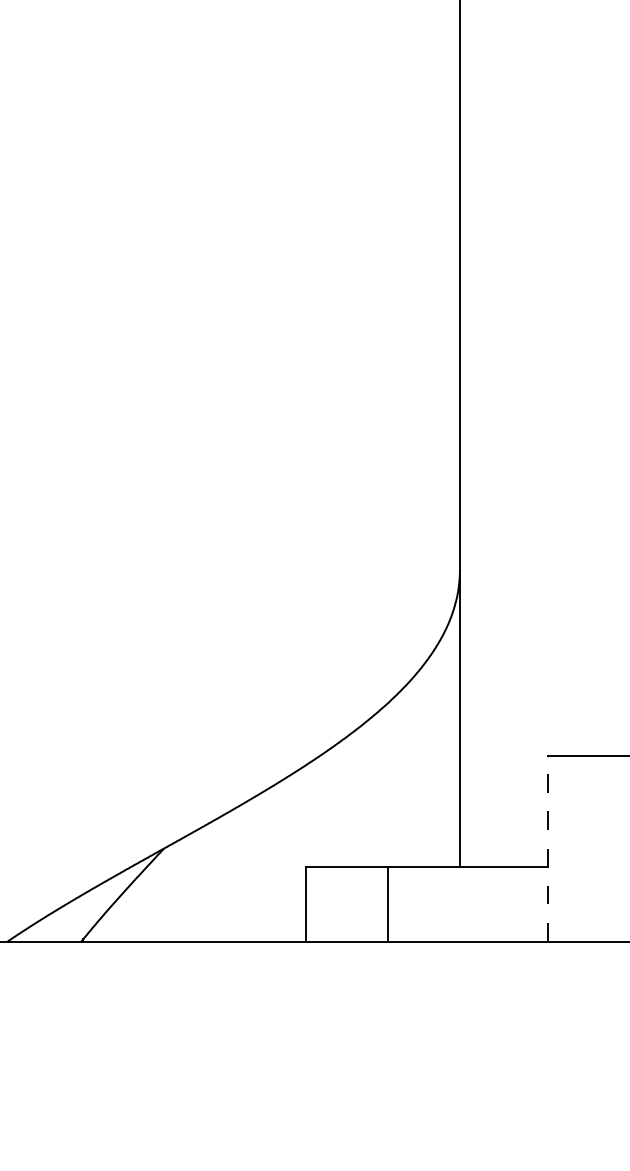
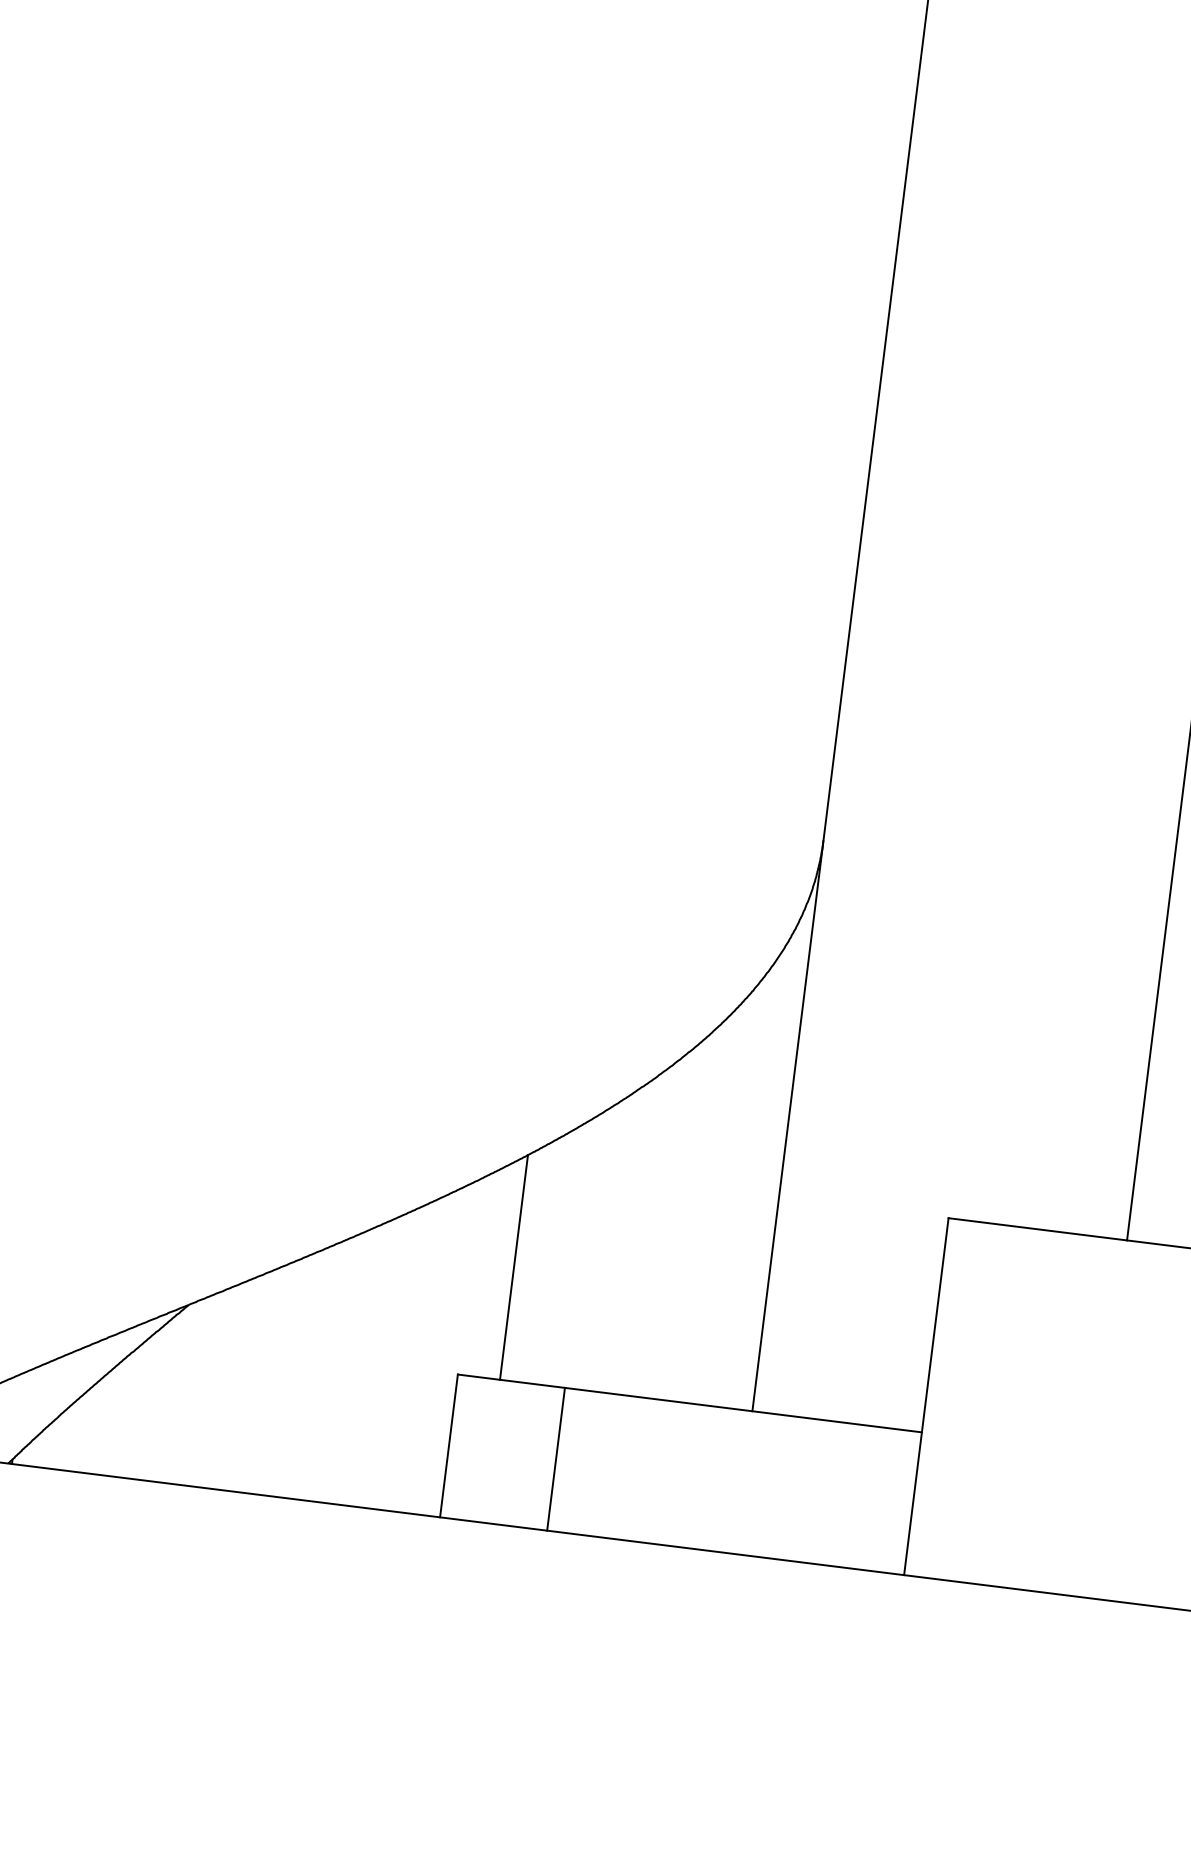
line: (328, 808) -> (514, 1267), added
line: (548, 848) -> (926, 1396), dashed -> solid
line: (388, 904) -> (556, 1459), moved

